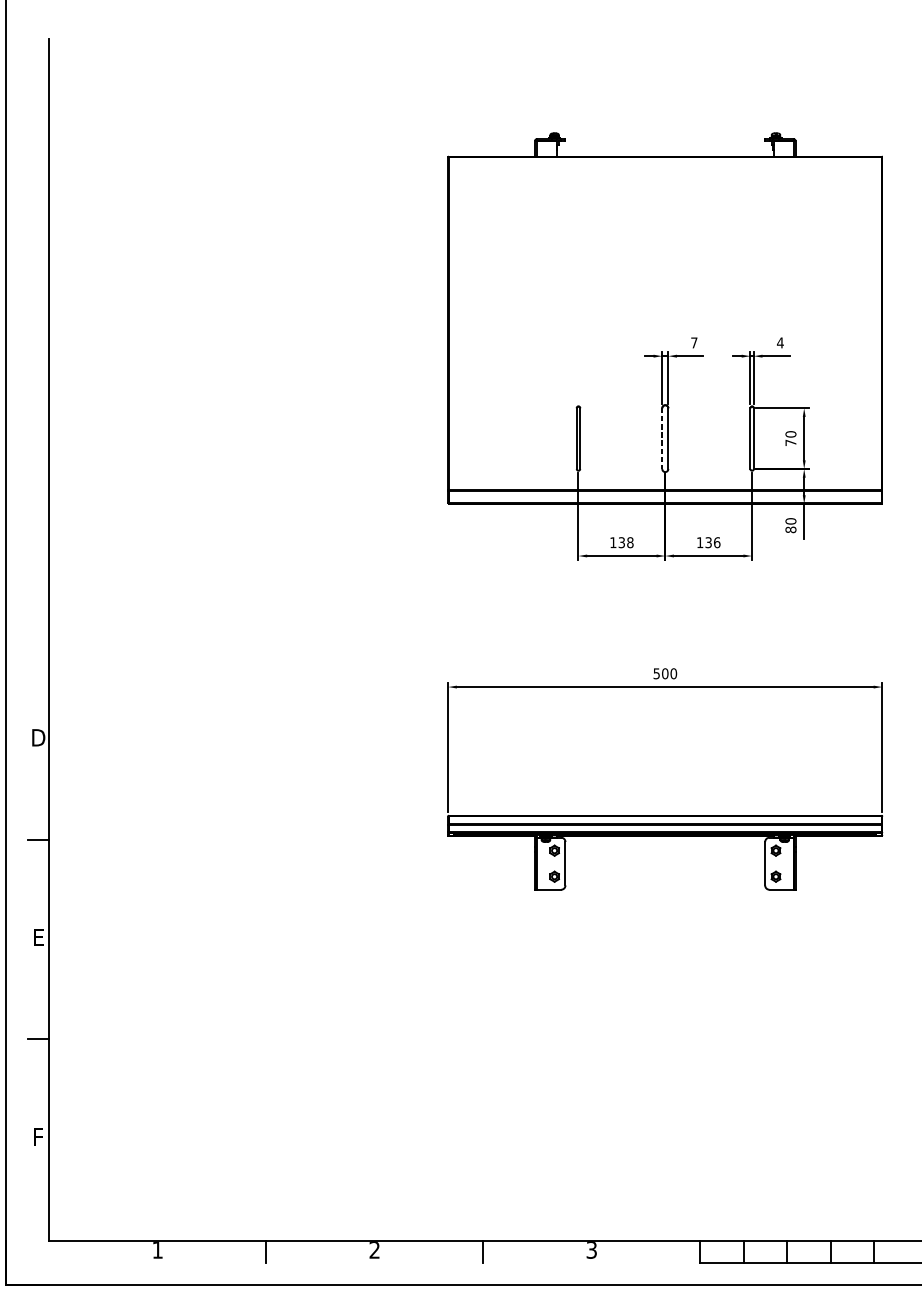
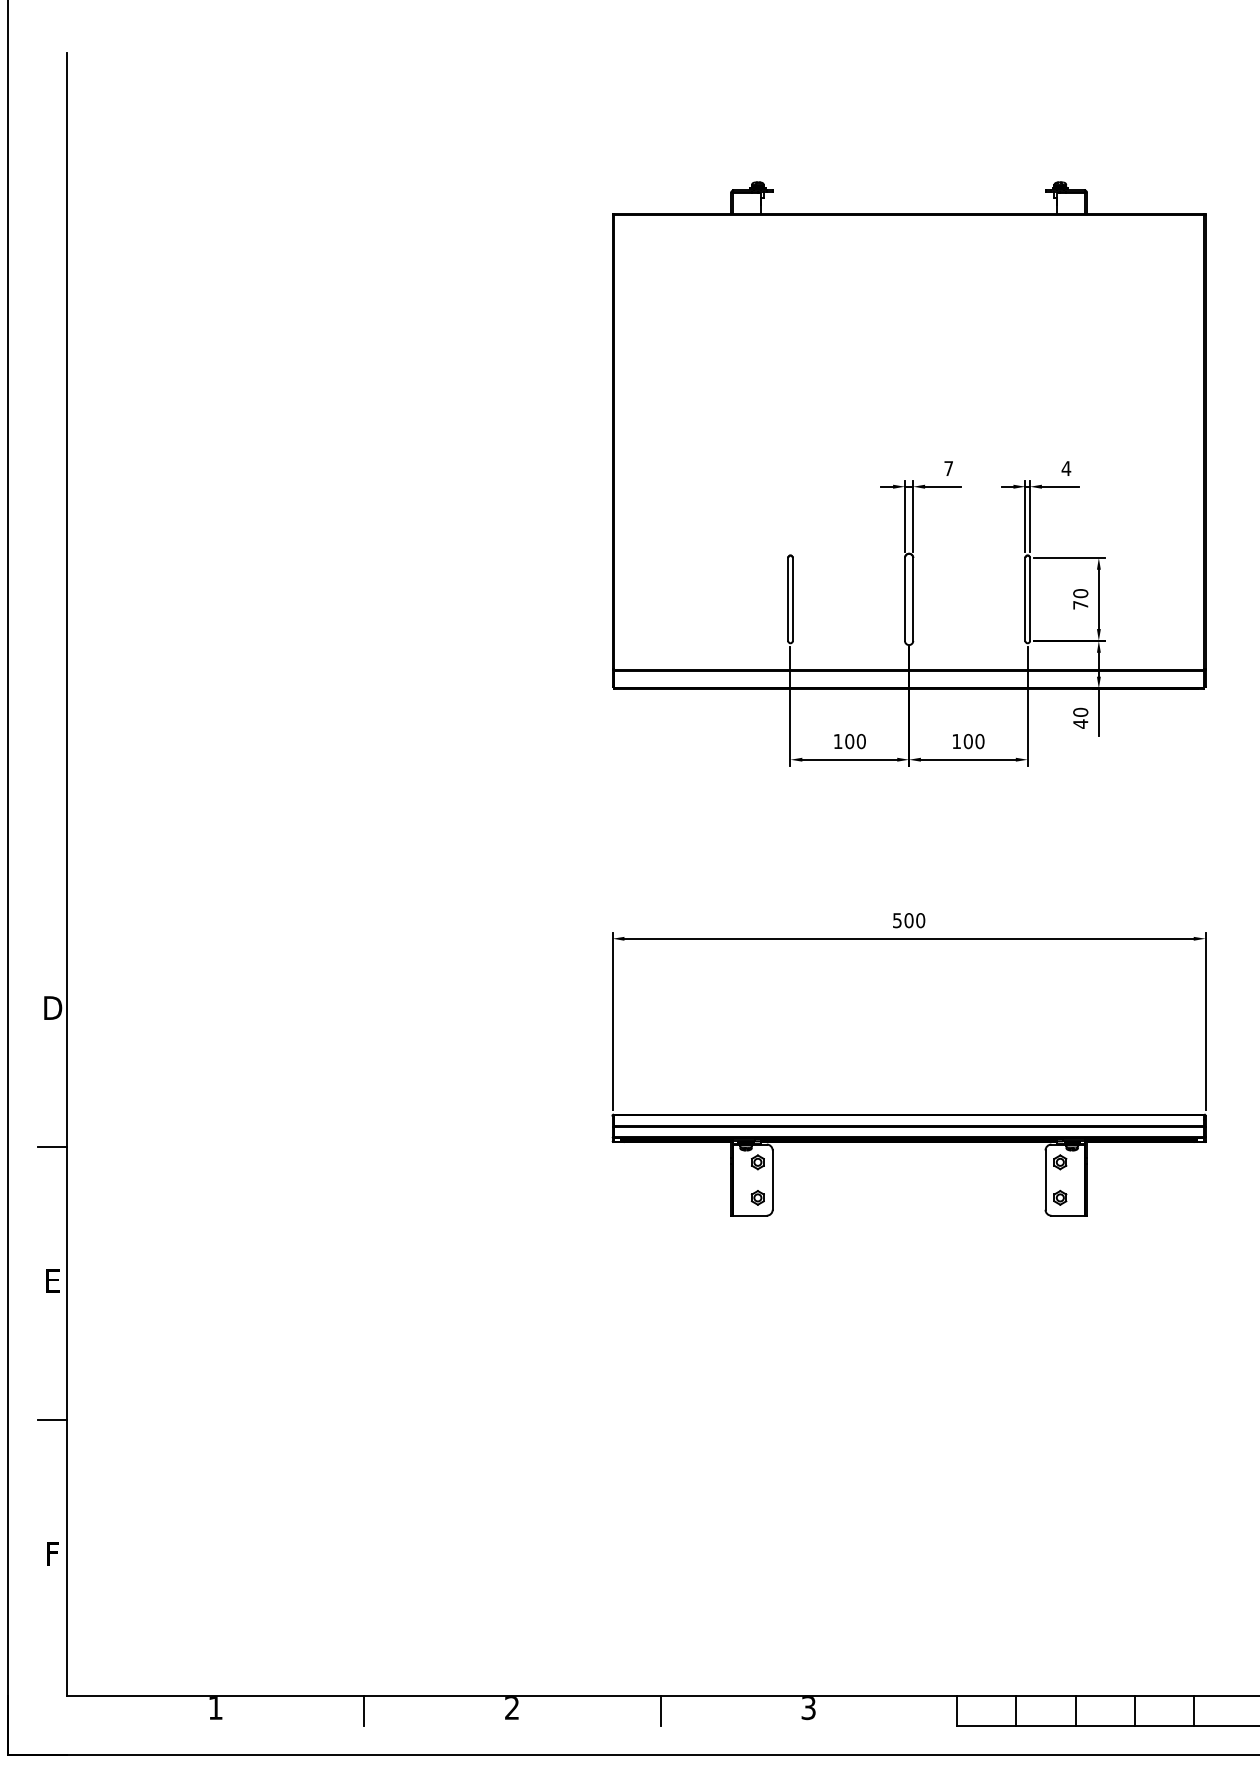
line: (661, 438) -> (904, 599), dashed -> solid
text: (790, 529) -> (1080, 723), 80 -> 40
text: (626, 542) -> (855, 741), 138 -> 100
text: (712, 542) -> (973, 741), 136 -> 100

